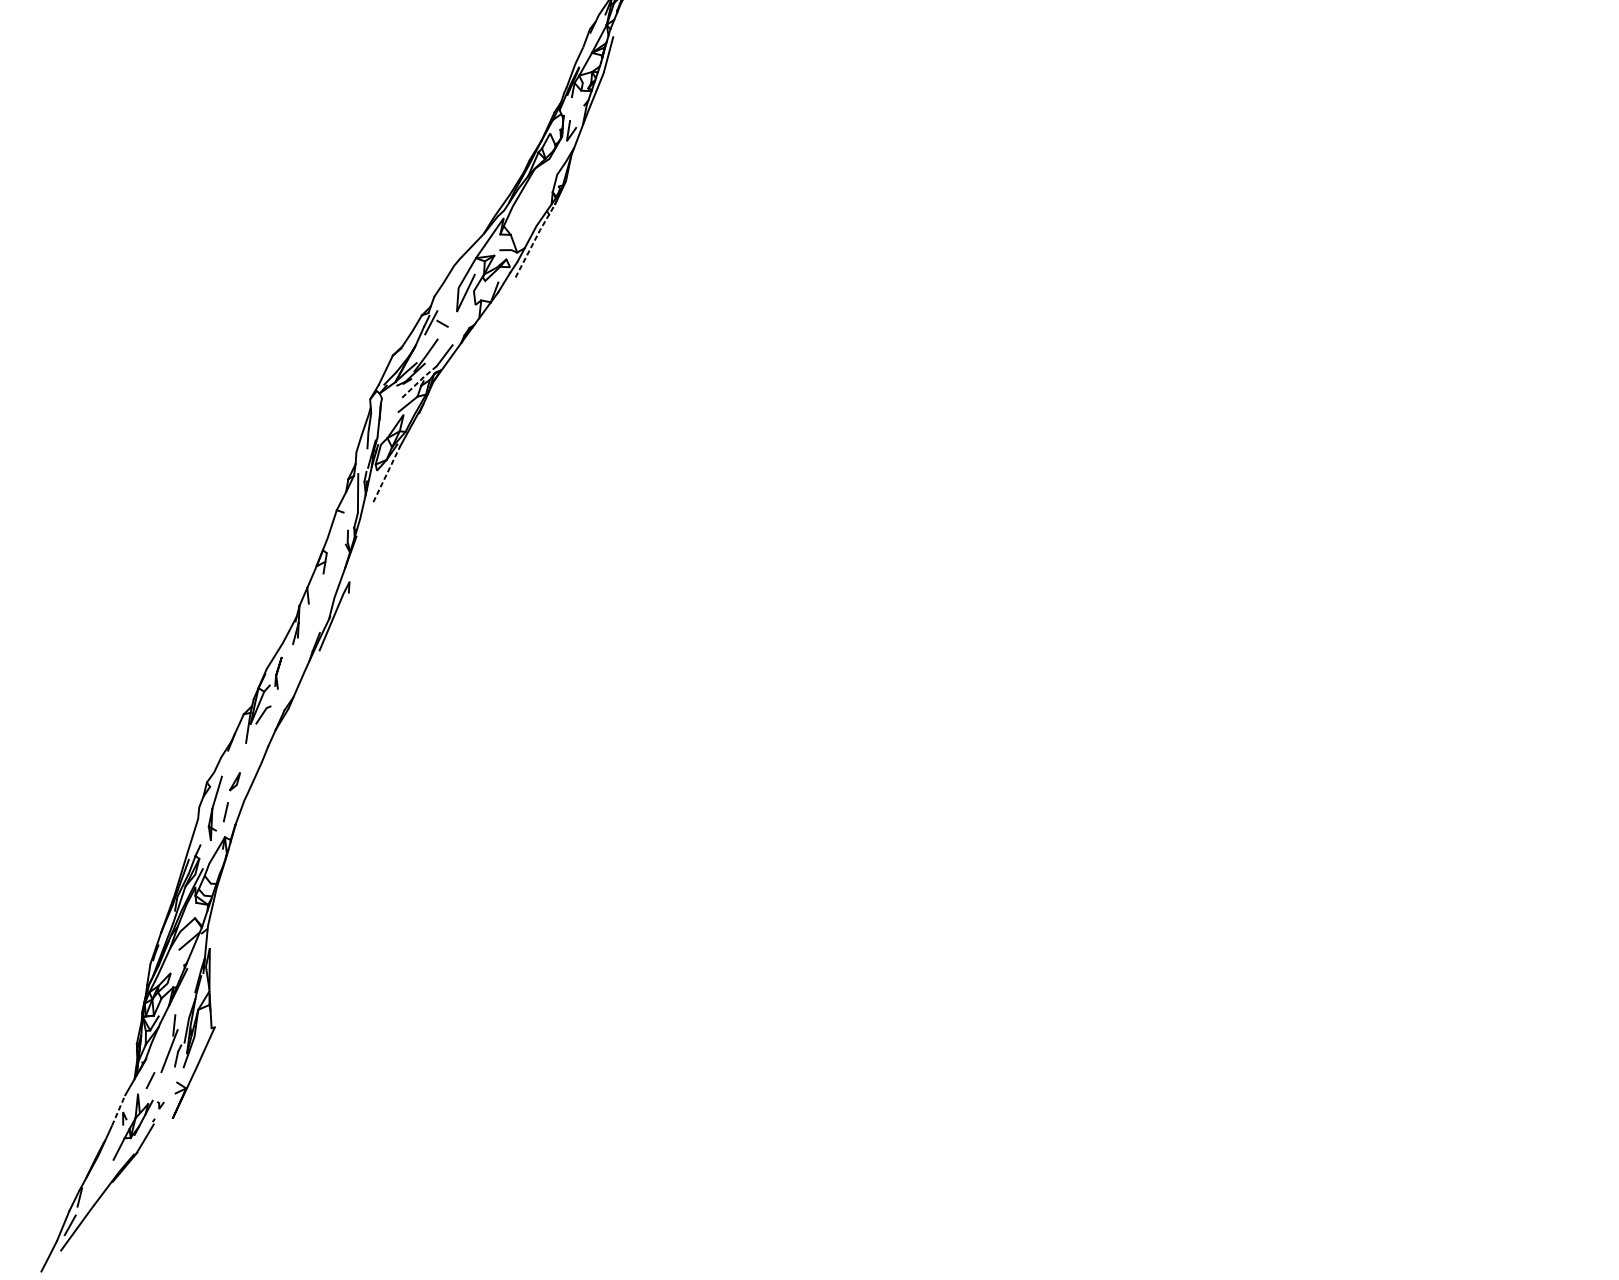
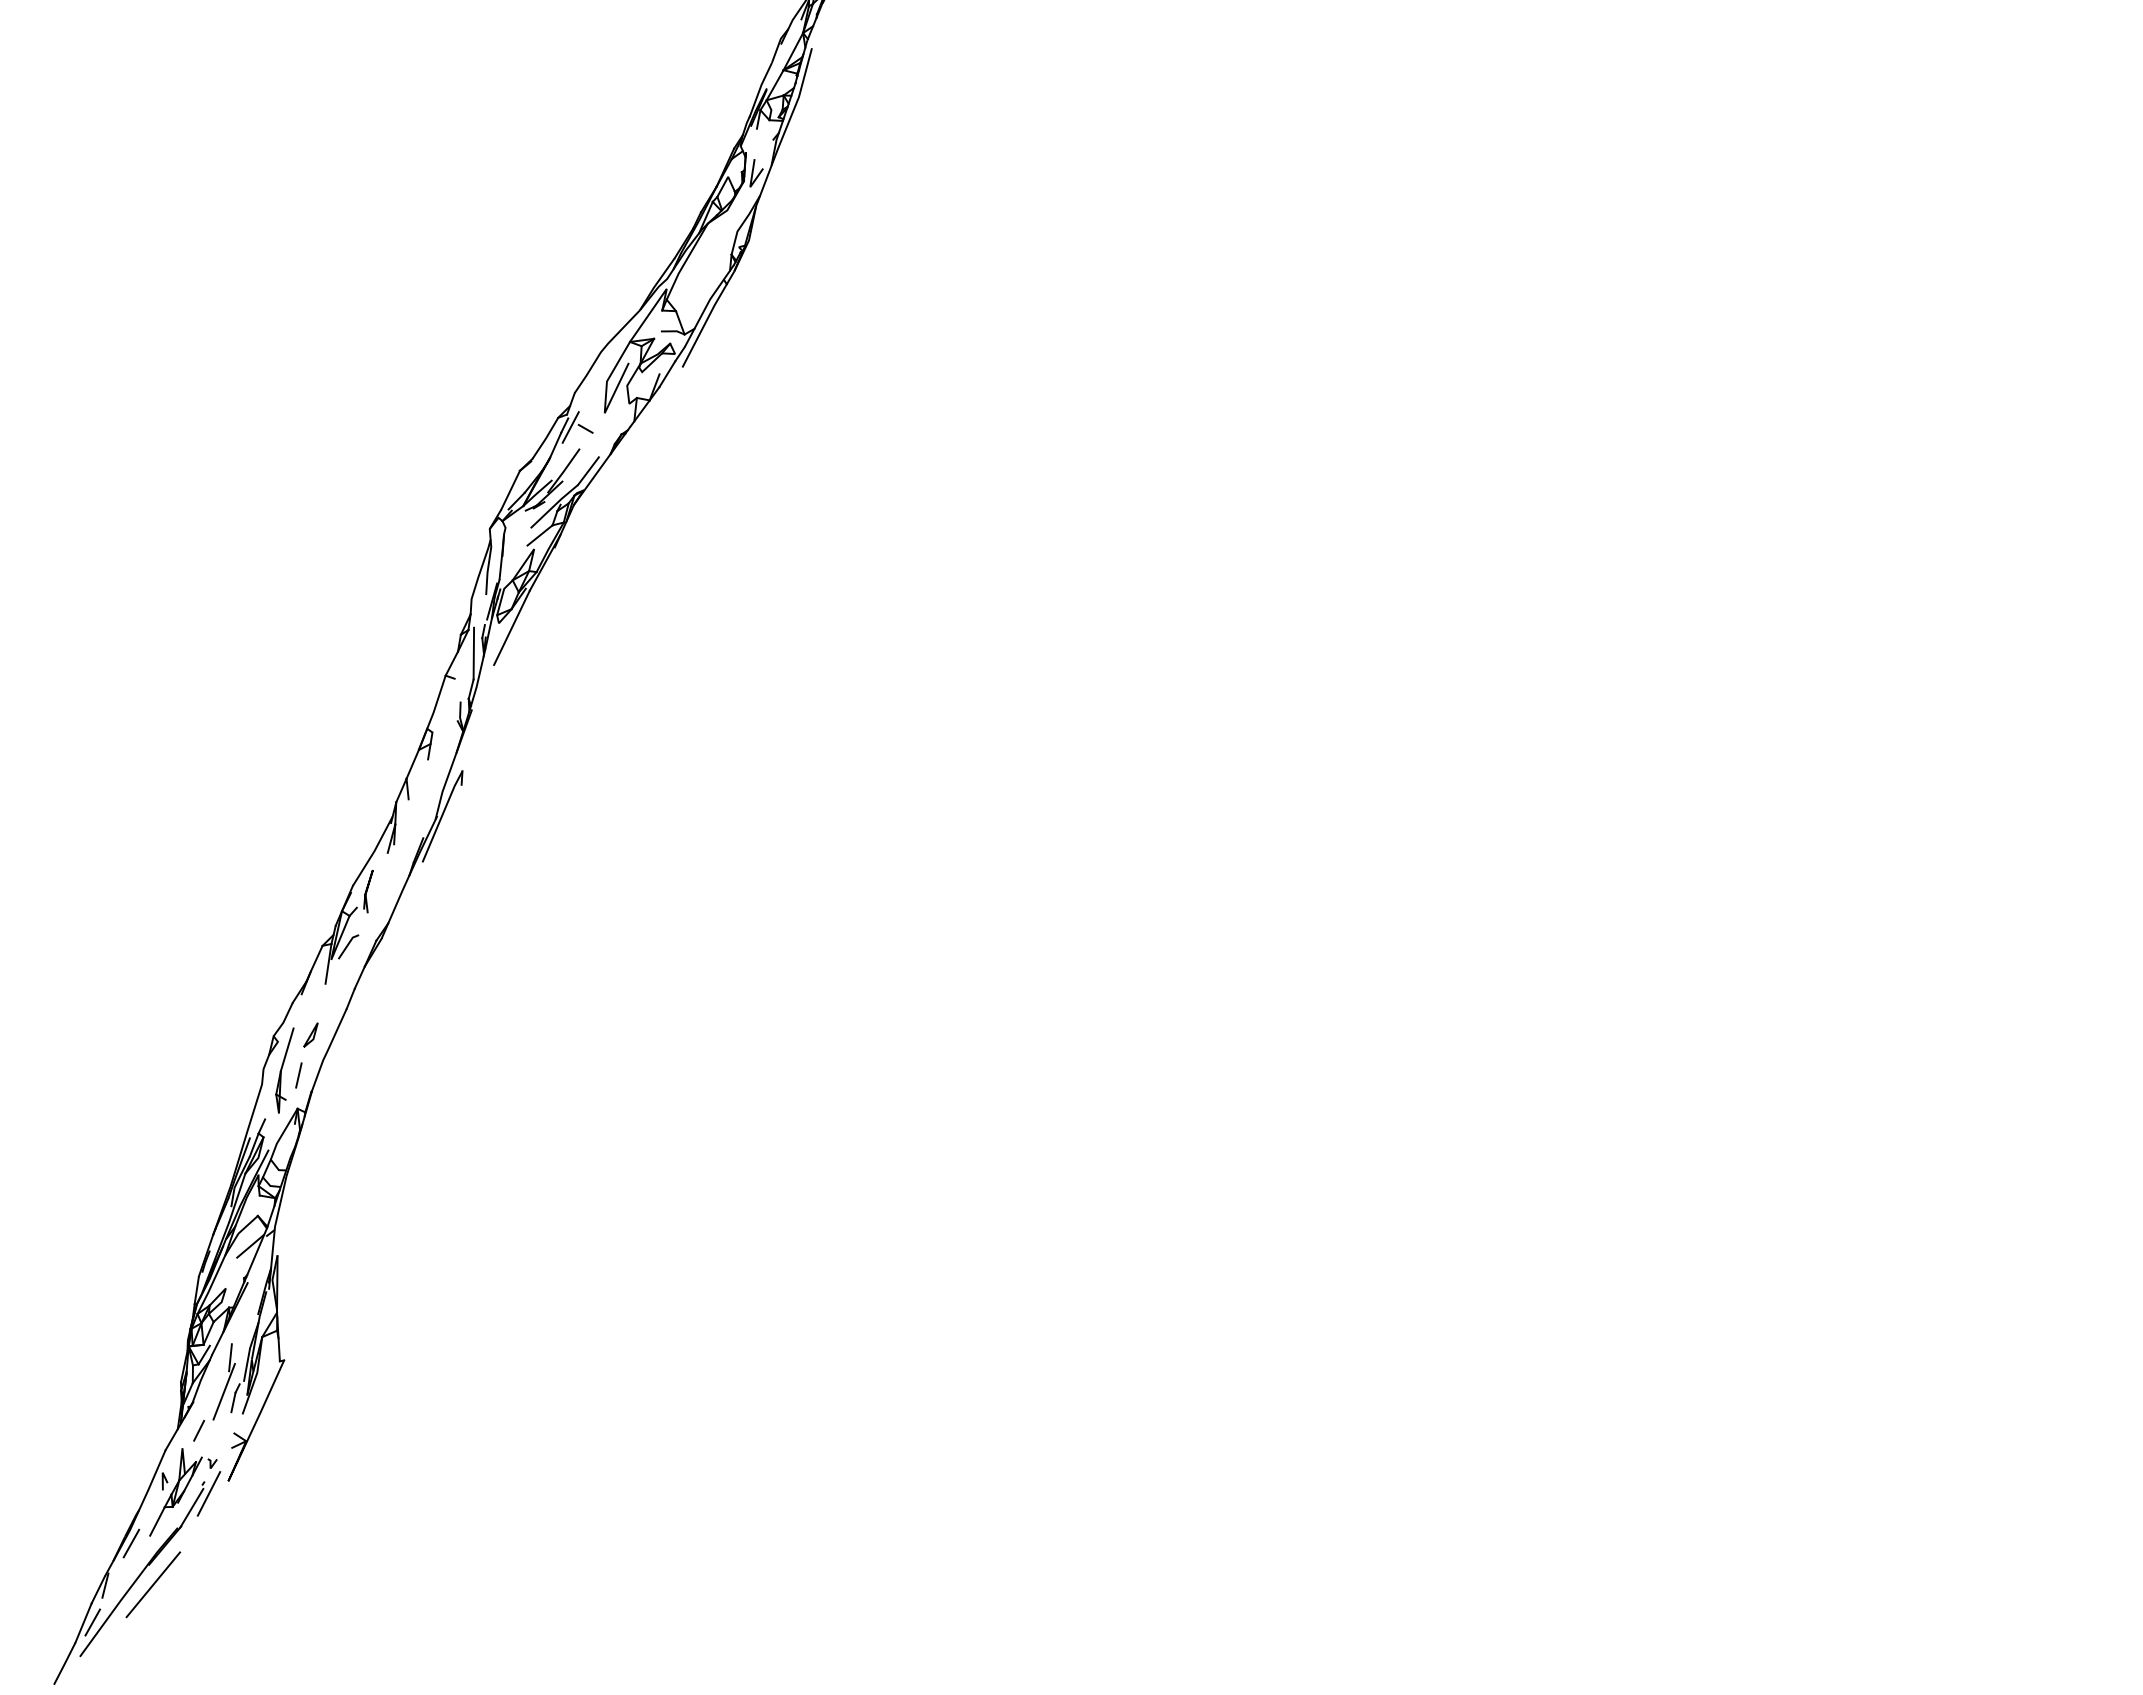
line: (534, 240) -> (707, 318), dashed -> solid
line: (419, 381) -> (554, 505), dashed -> solid
line: (387, 473) -> (512, 627), dashed -> solid
line: (118, 1110) -> (156, 1470), dashed -> solid
line: (157, 1127) -> (208, 1493), added
line: (99, 1165) -> (131, 1543), added
line: (116, 1196) -> (153, 1584), added

